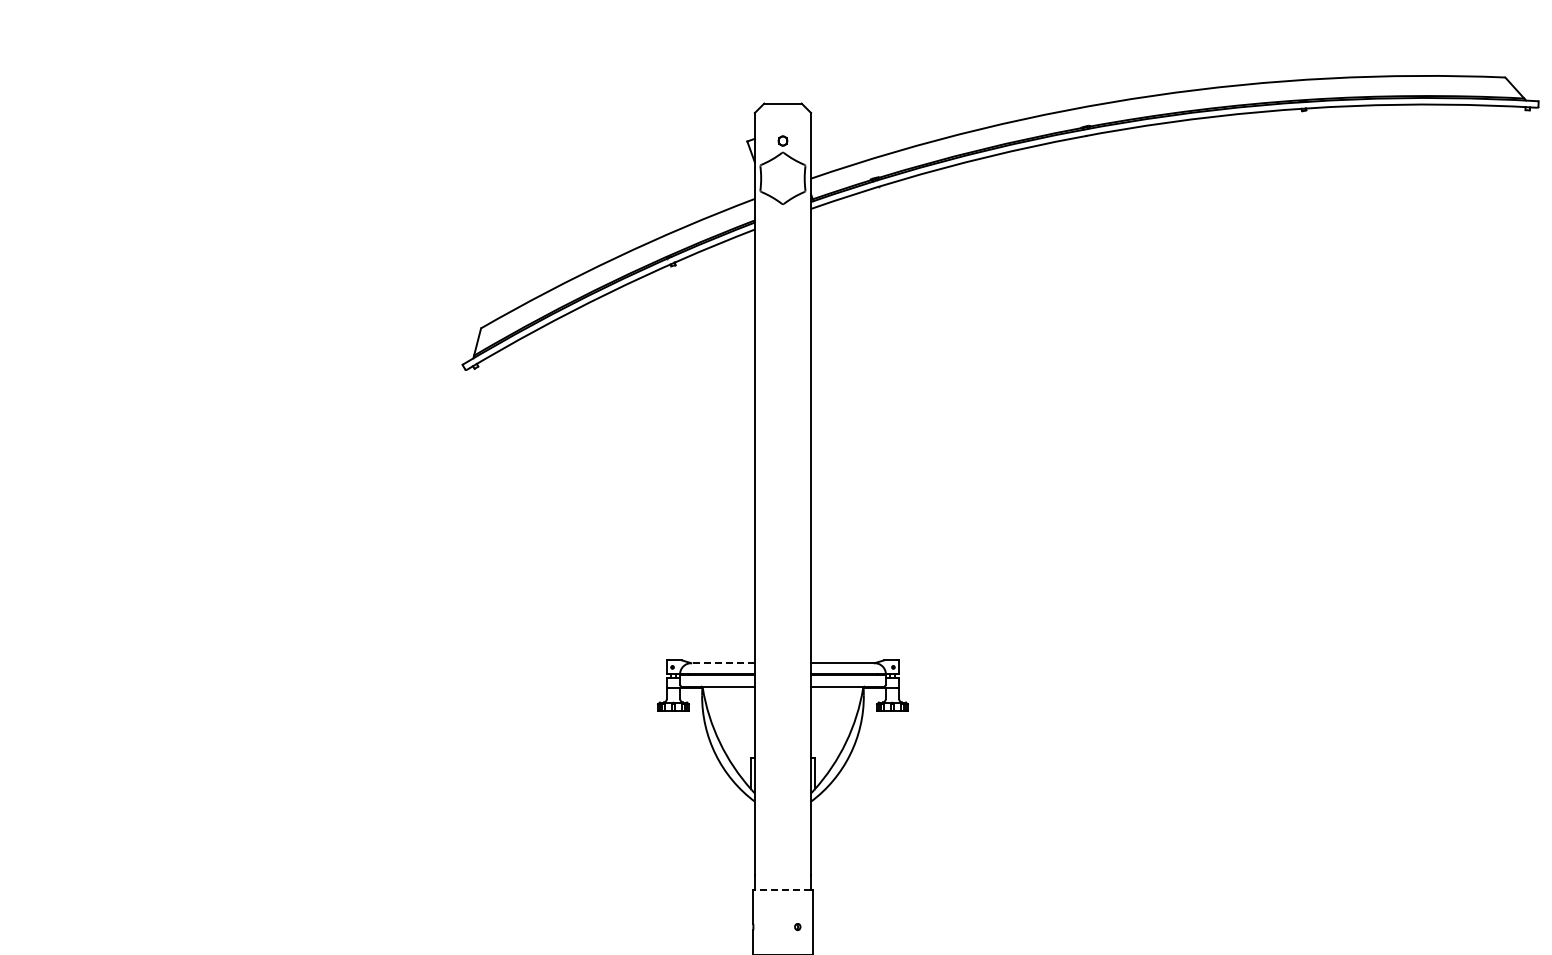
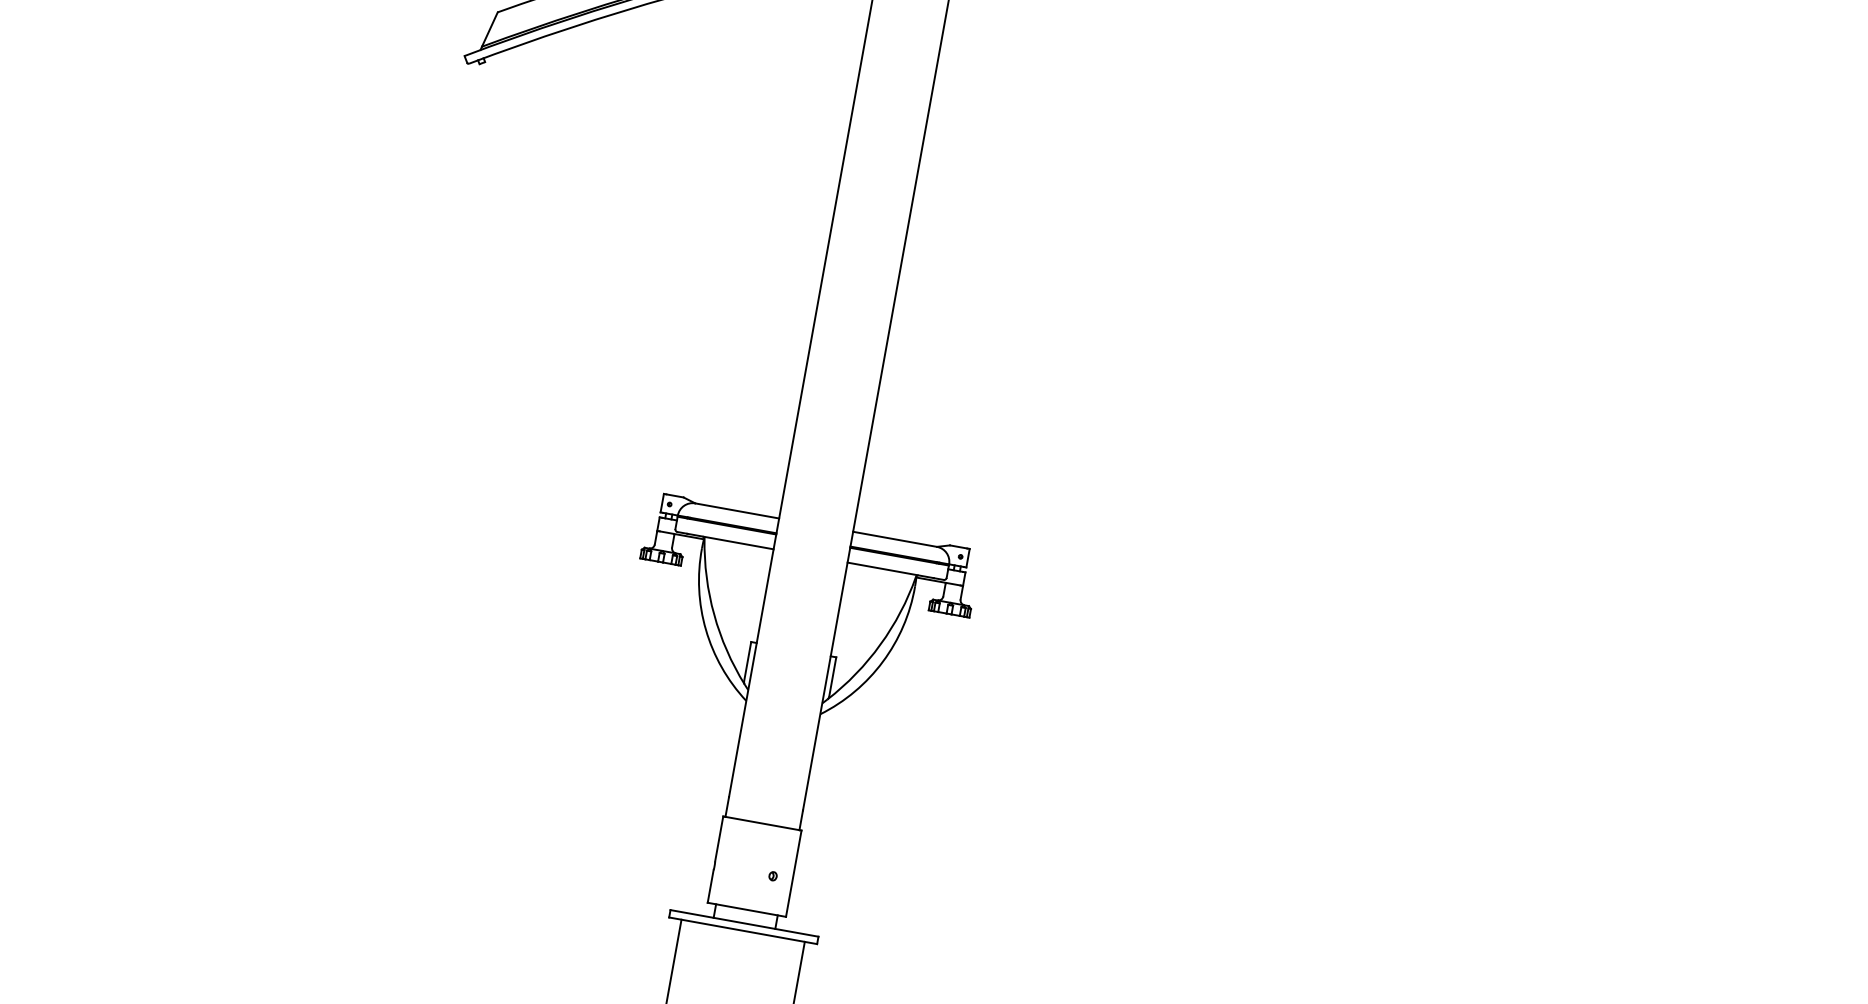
line: (723, 663) -> (737, 511), dashed -> solid
line: (782, 889) -> (761, 823), dashed -> solid

